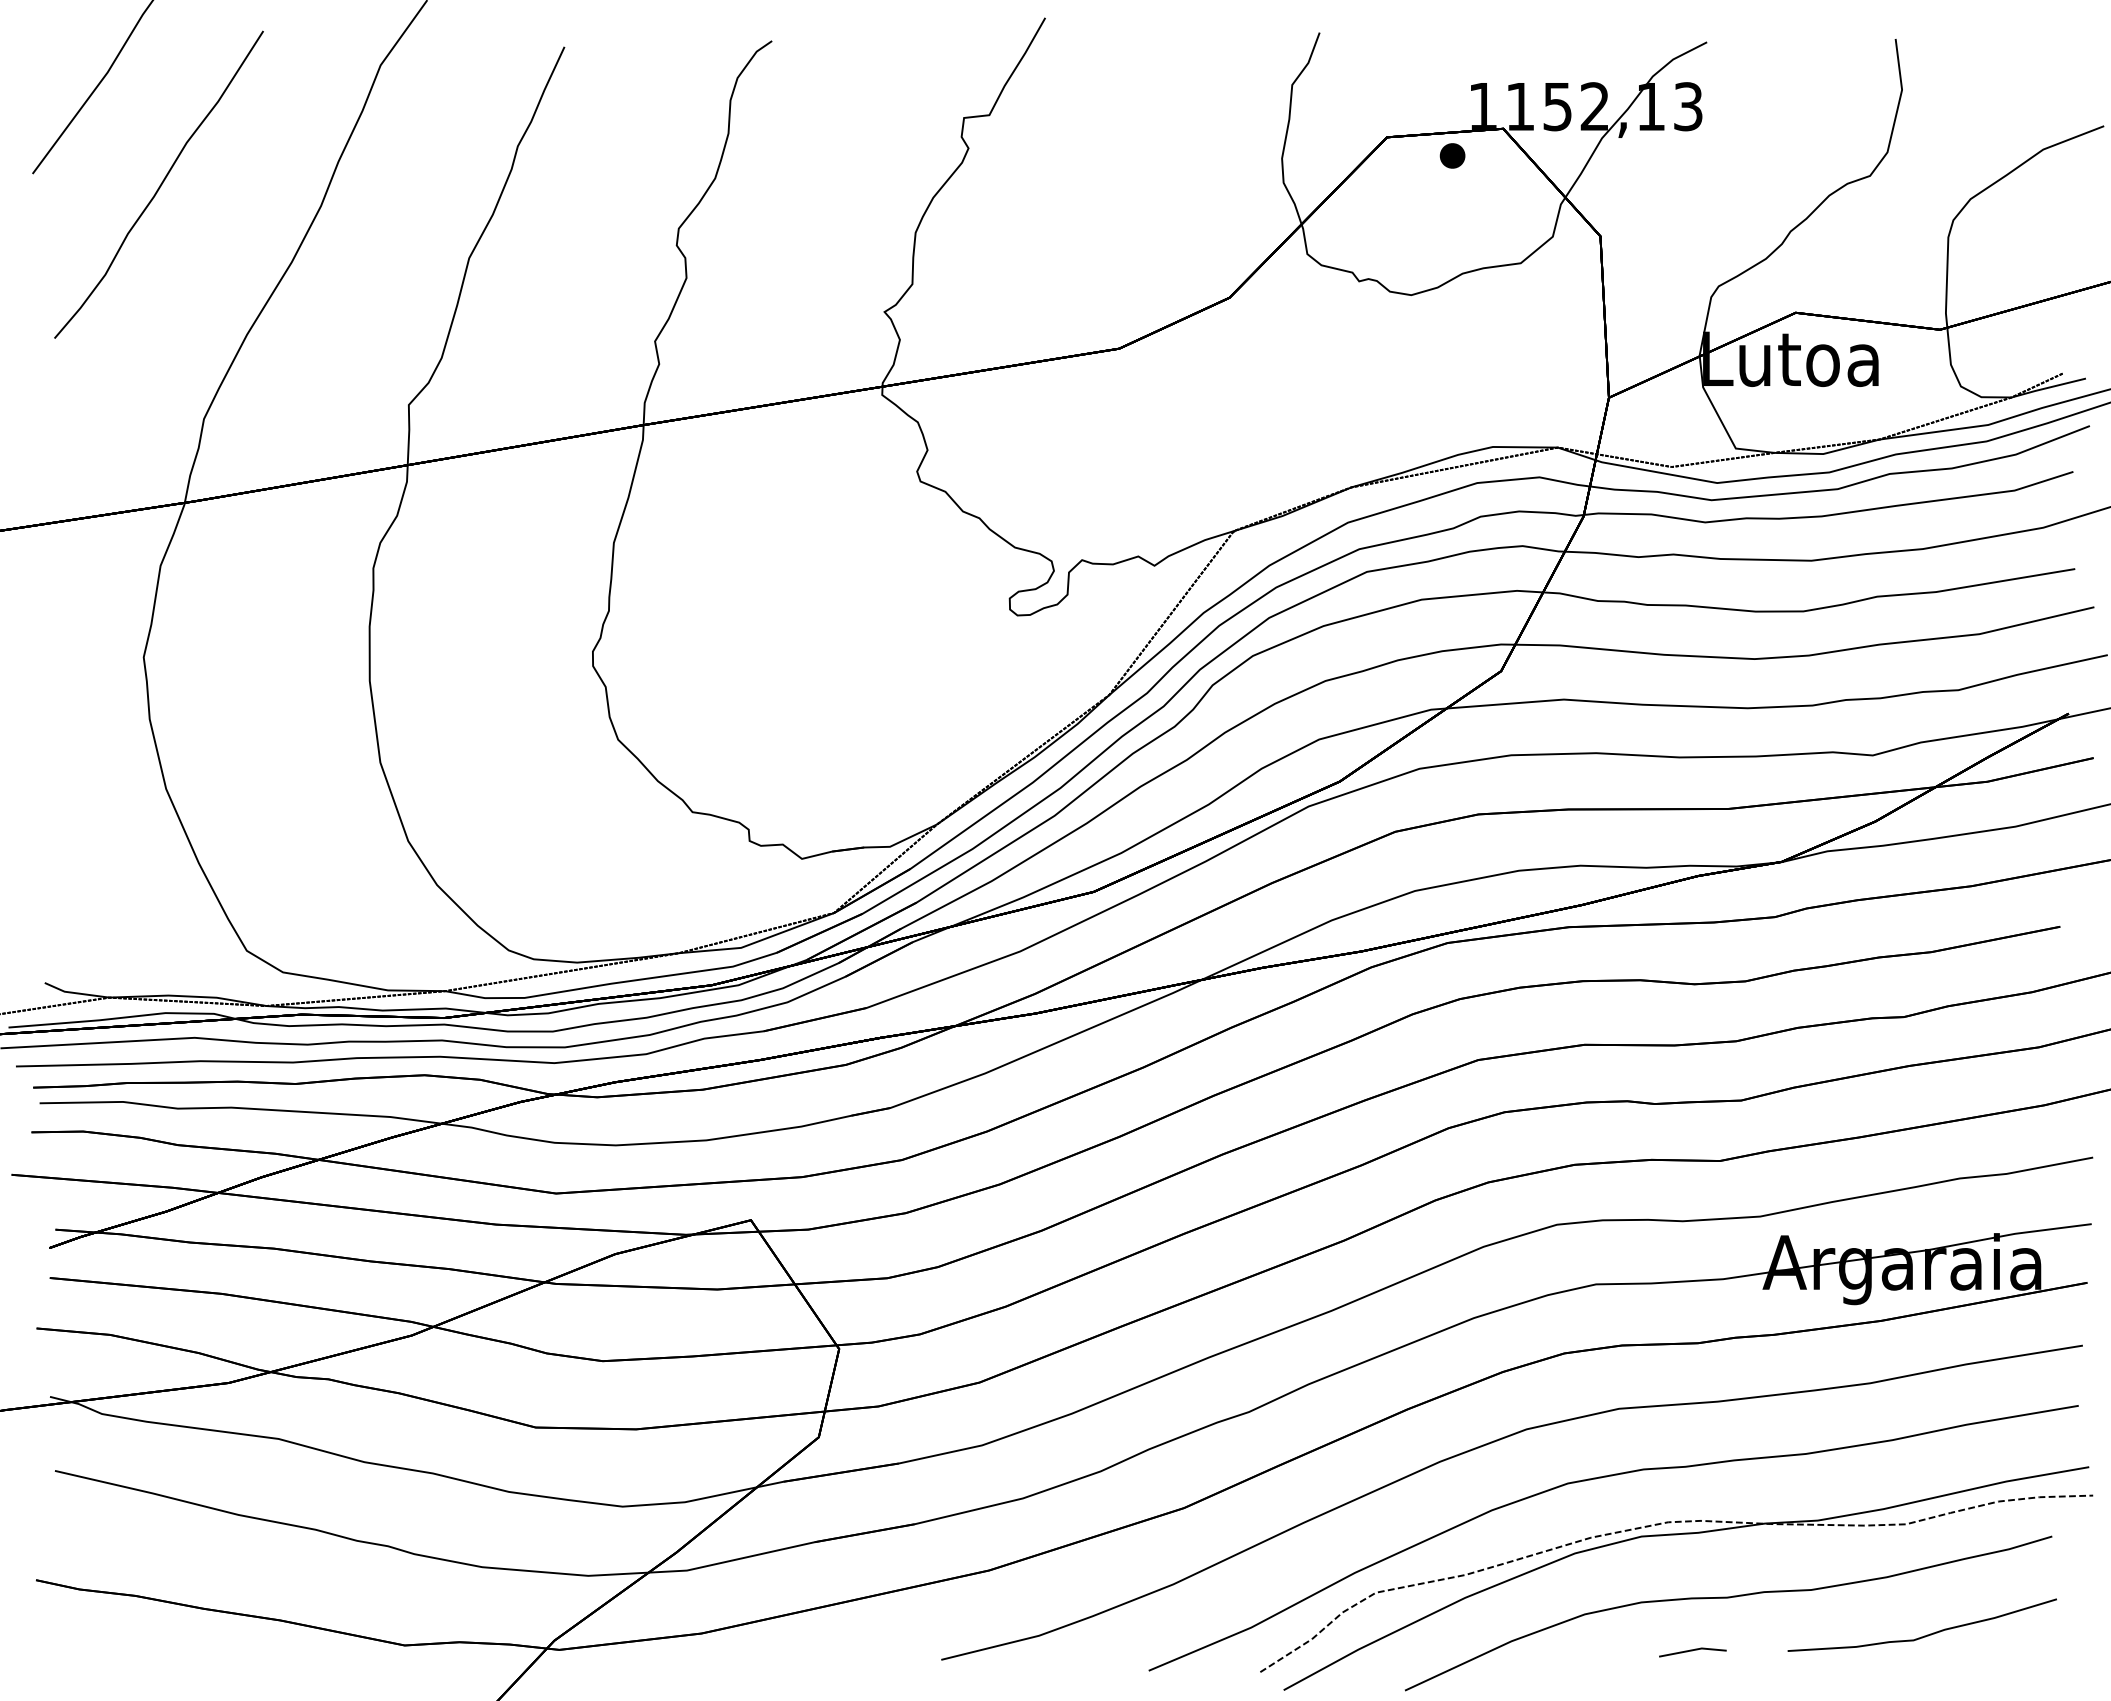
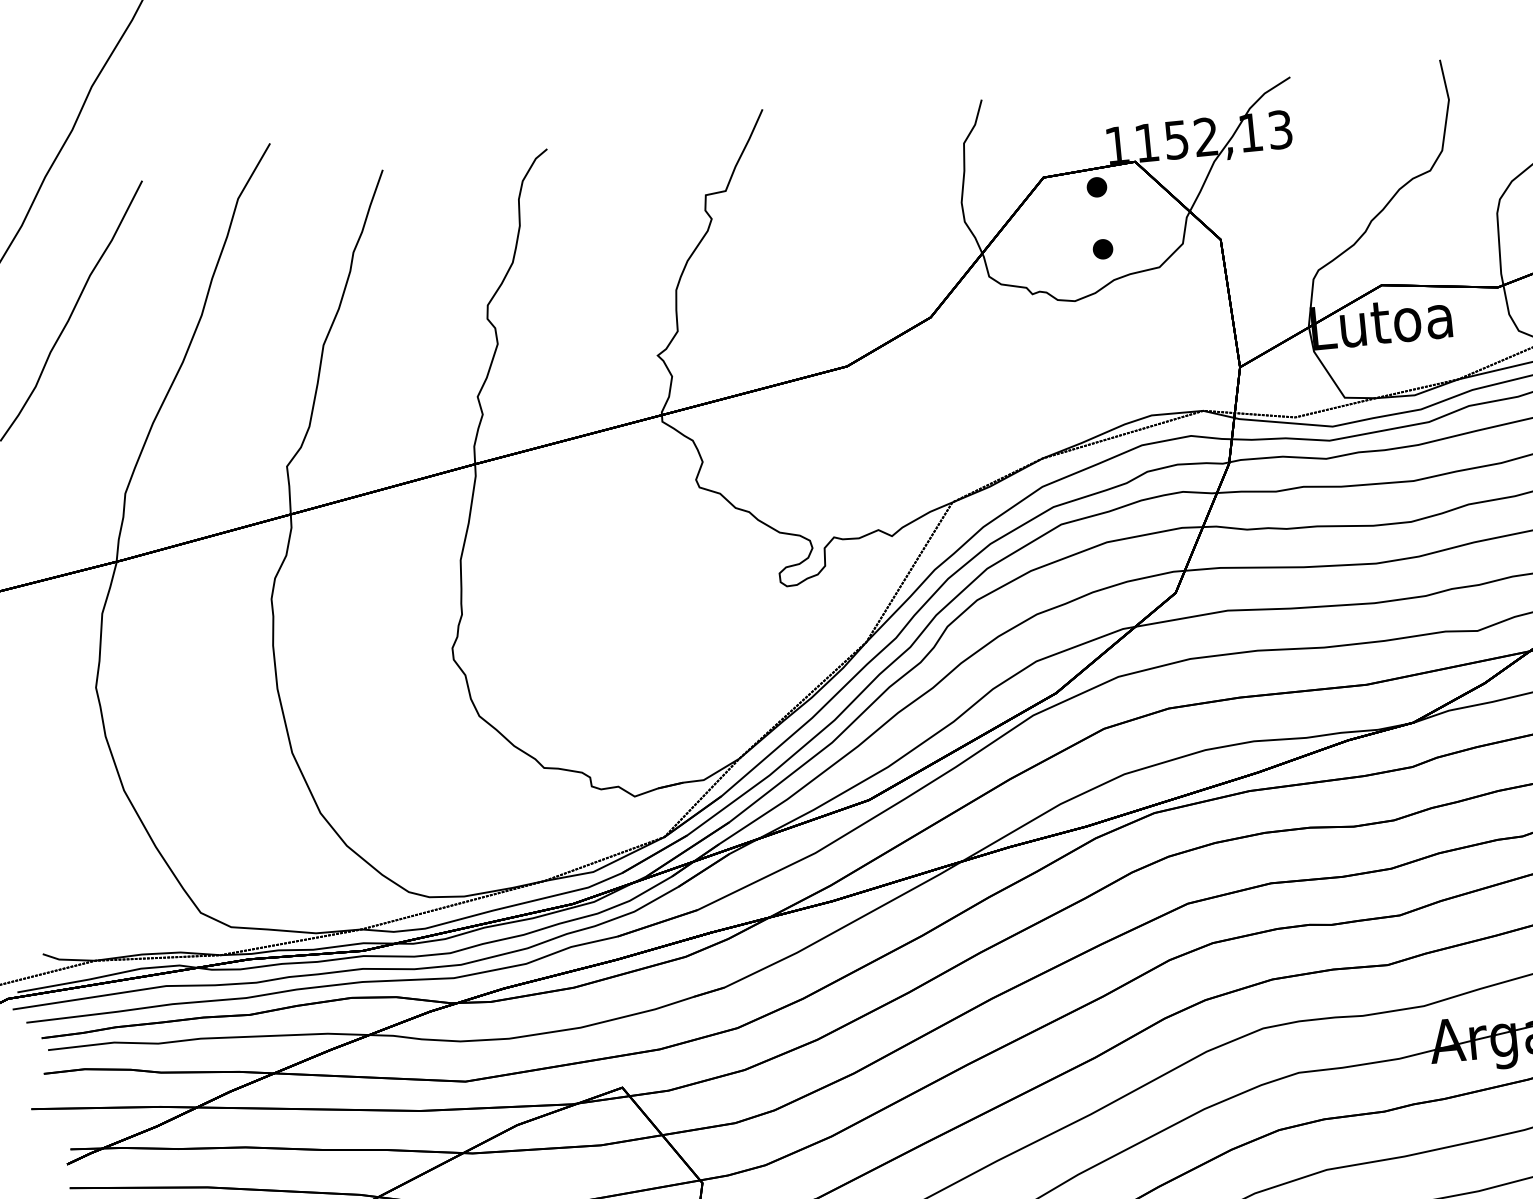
part: (1452, 233) -> (1102, 248), added

